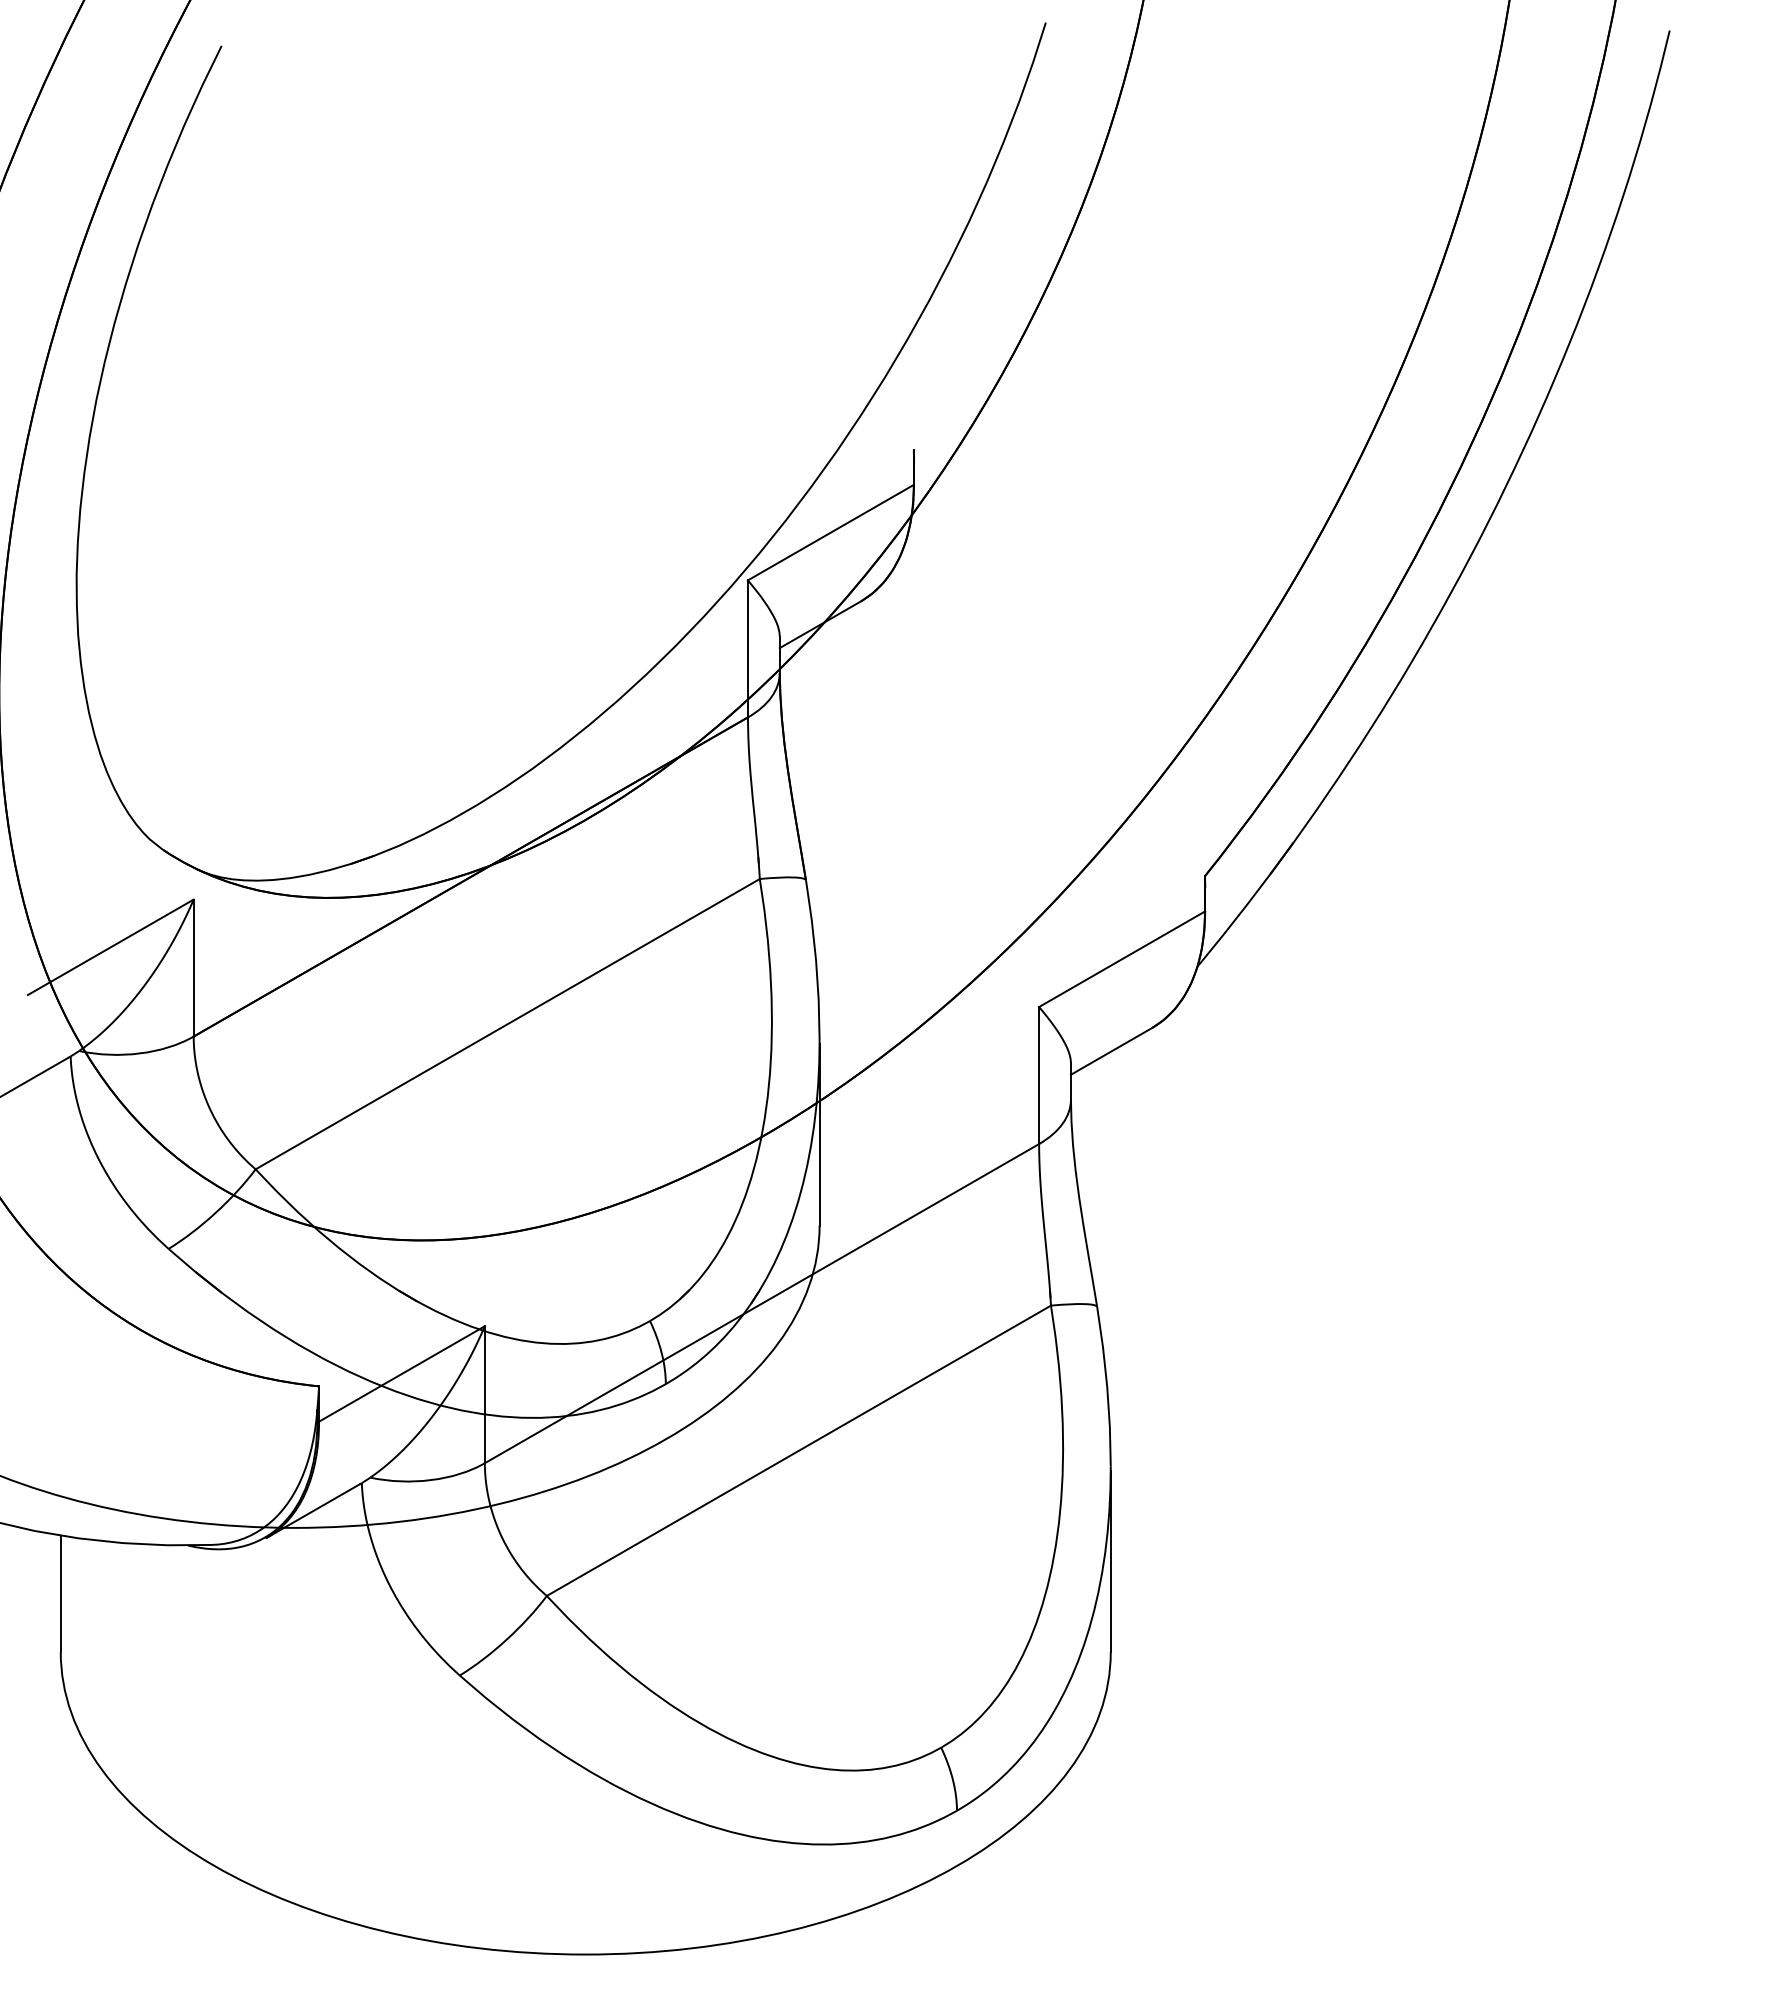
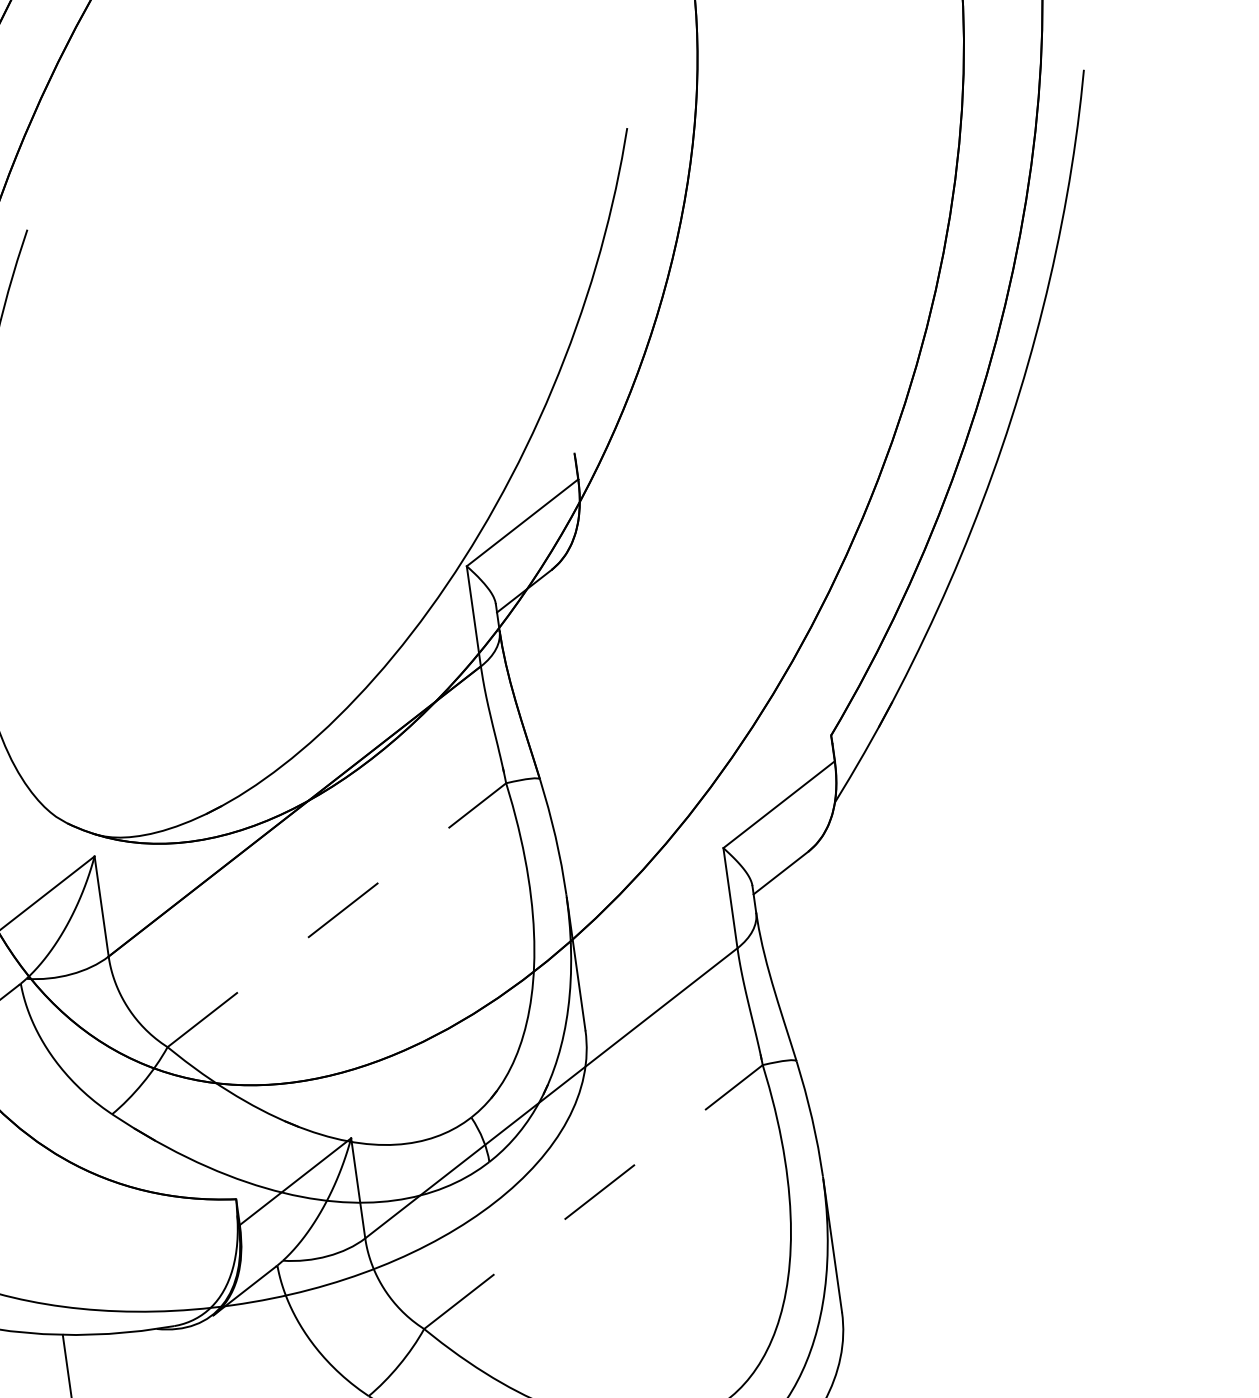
line: (507, 1024) -> (336, 915), solid -> dashed
line: (798, 1450) -> (593, 1196), solid -> dashed

